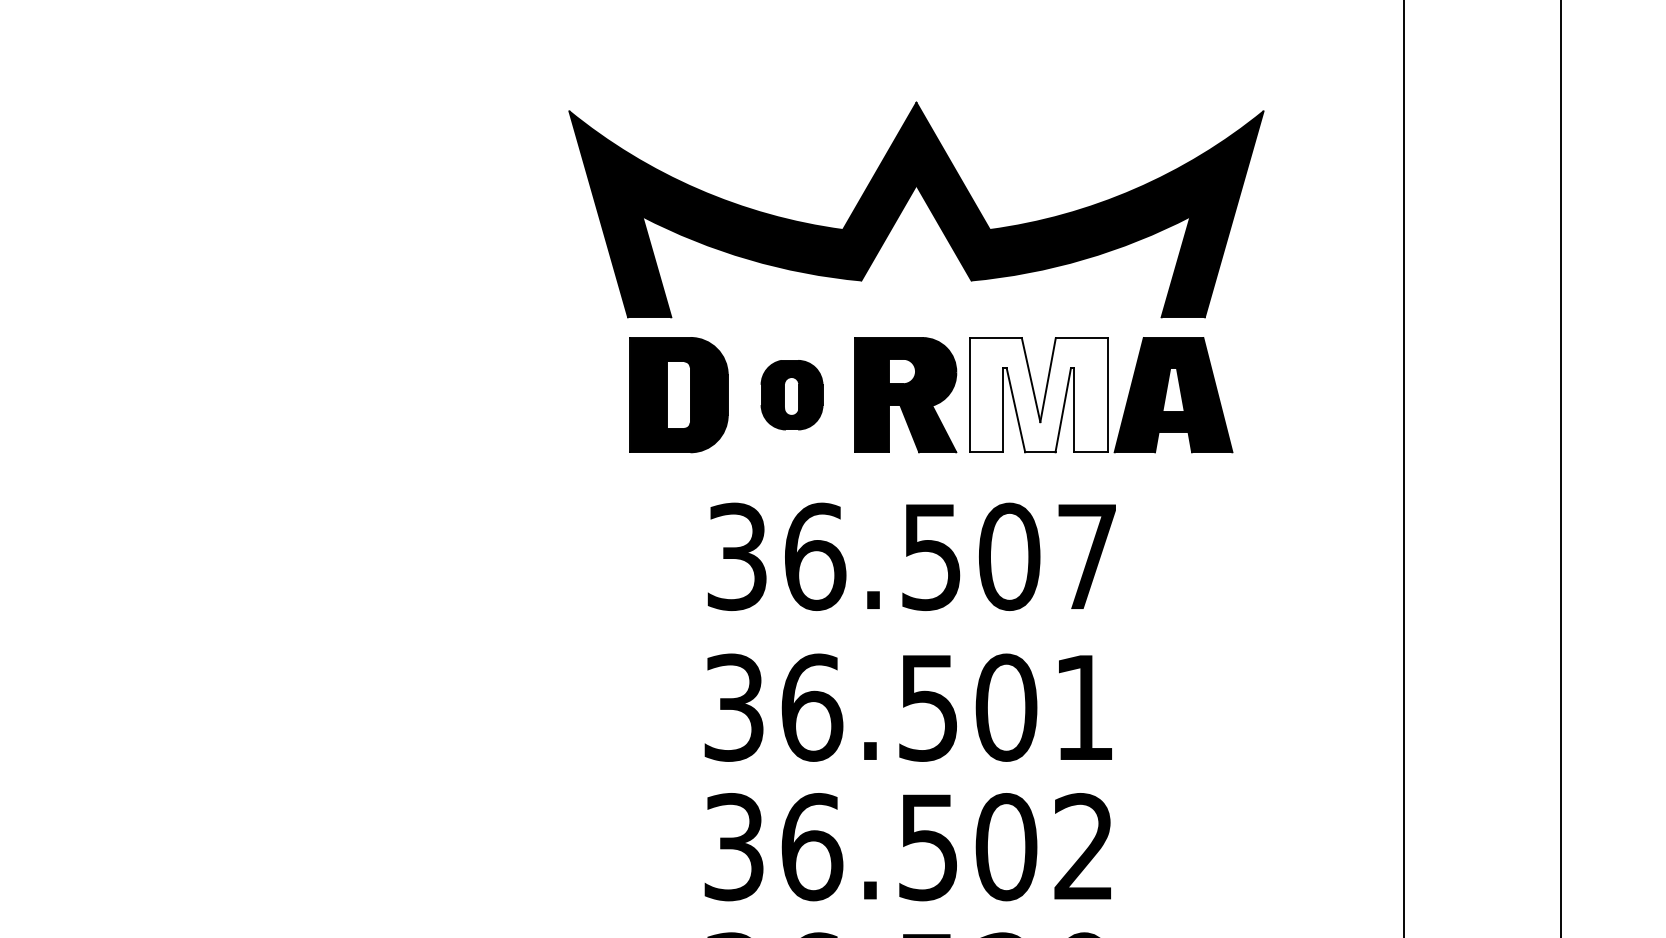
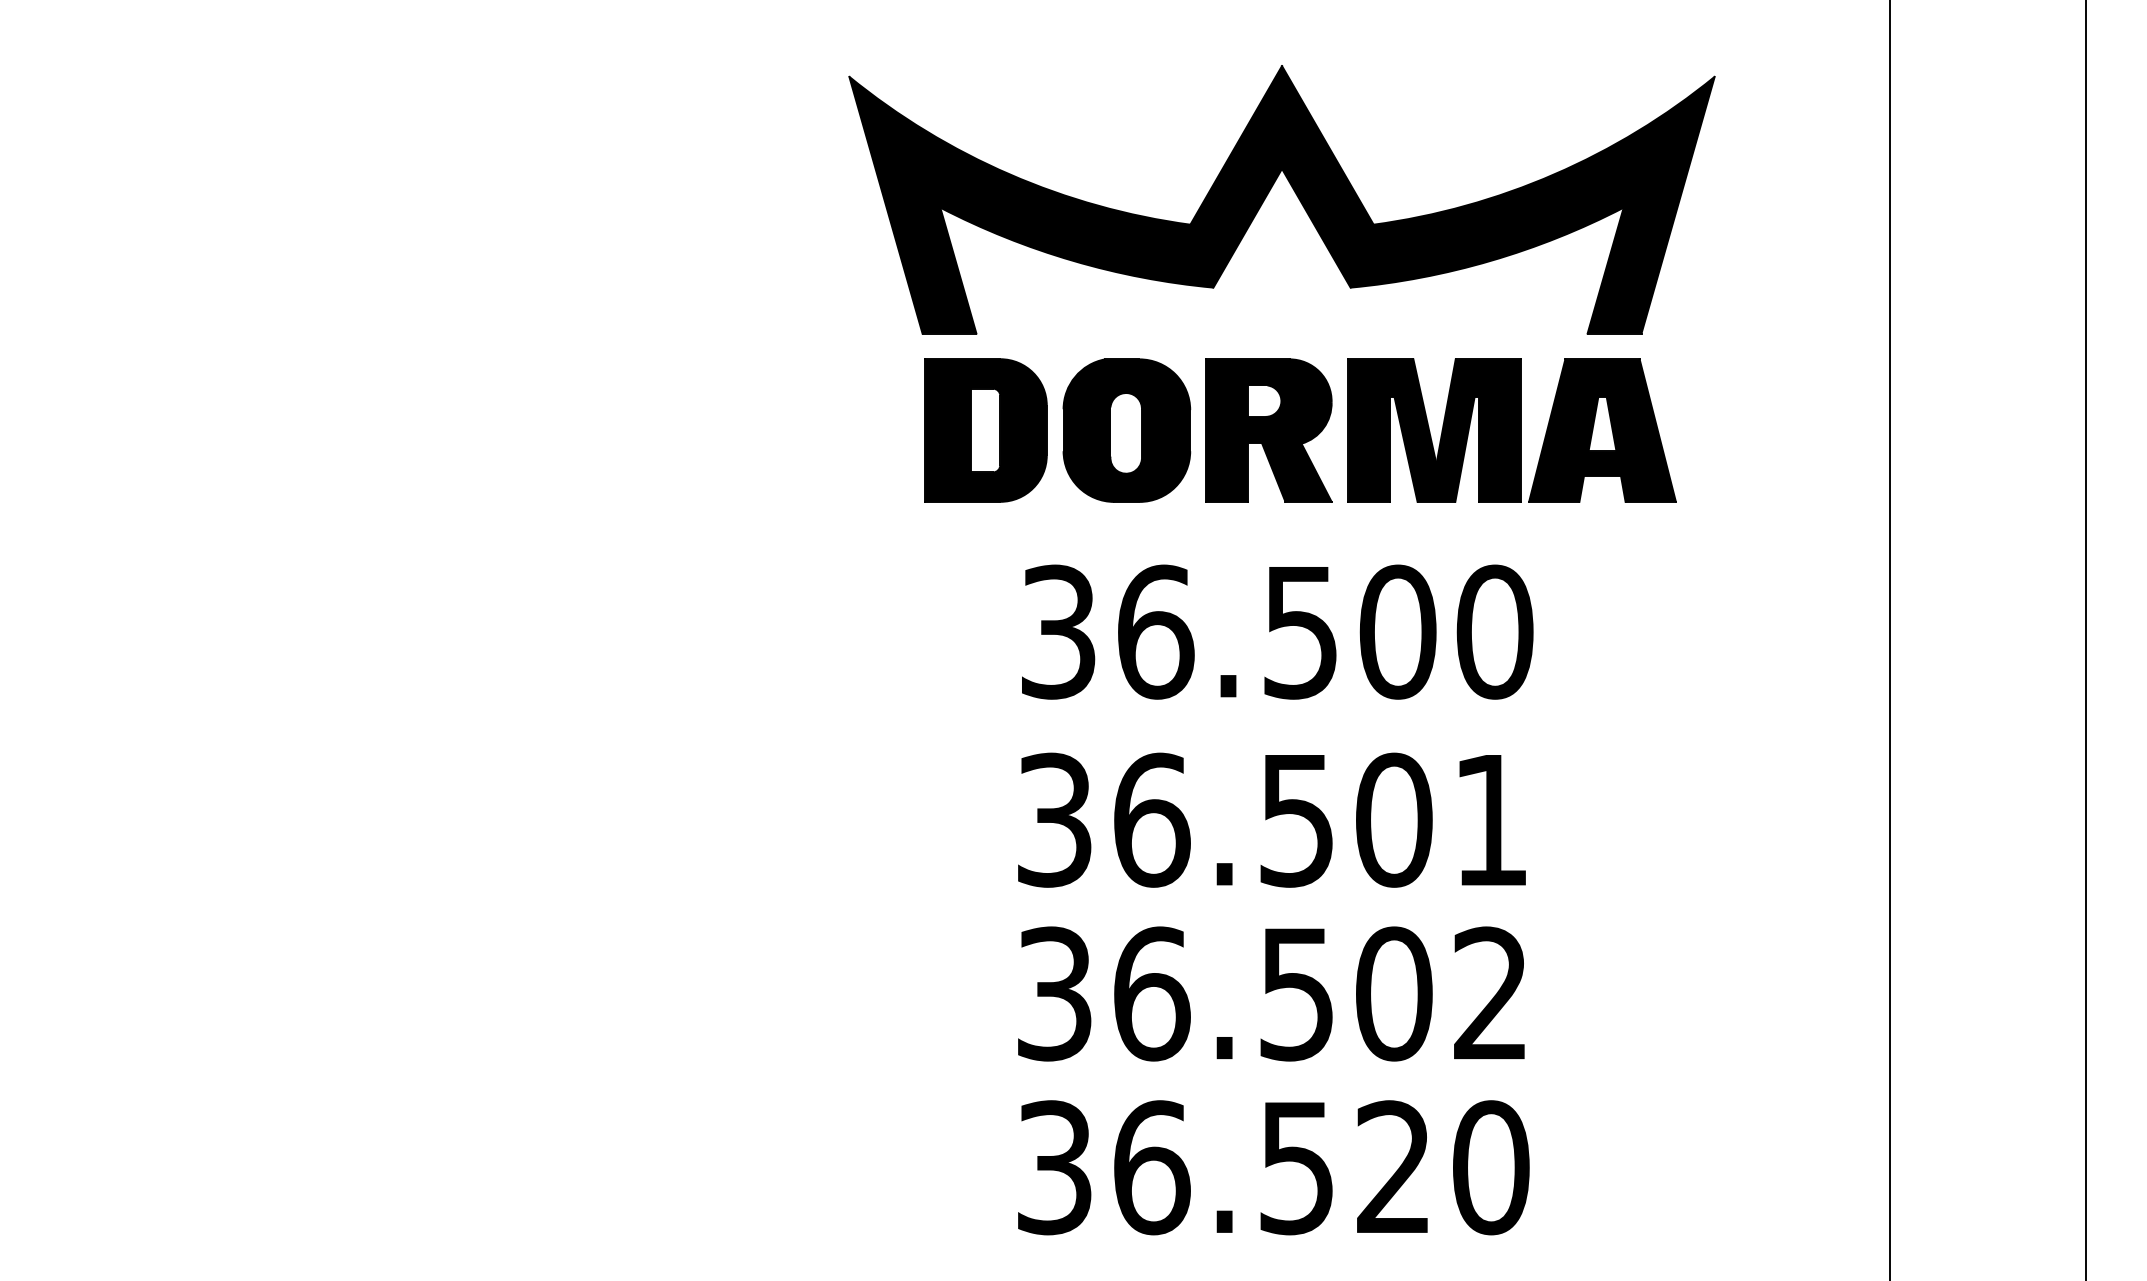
part: (791, 395) -> (1126, 430), size x1.67
fill: (1038, 395) -> (1434, 430), added
text: (1086, 556) -> (1494, 631), 36.507 -> 36.500

